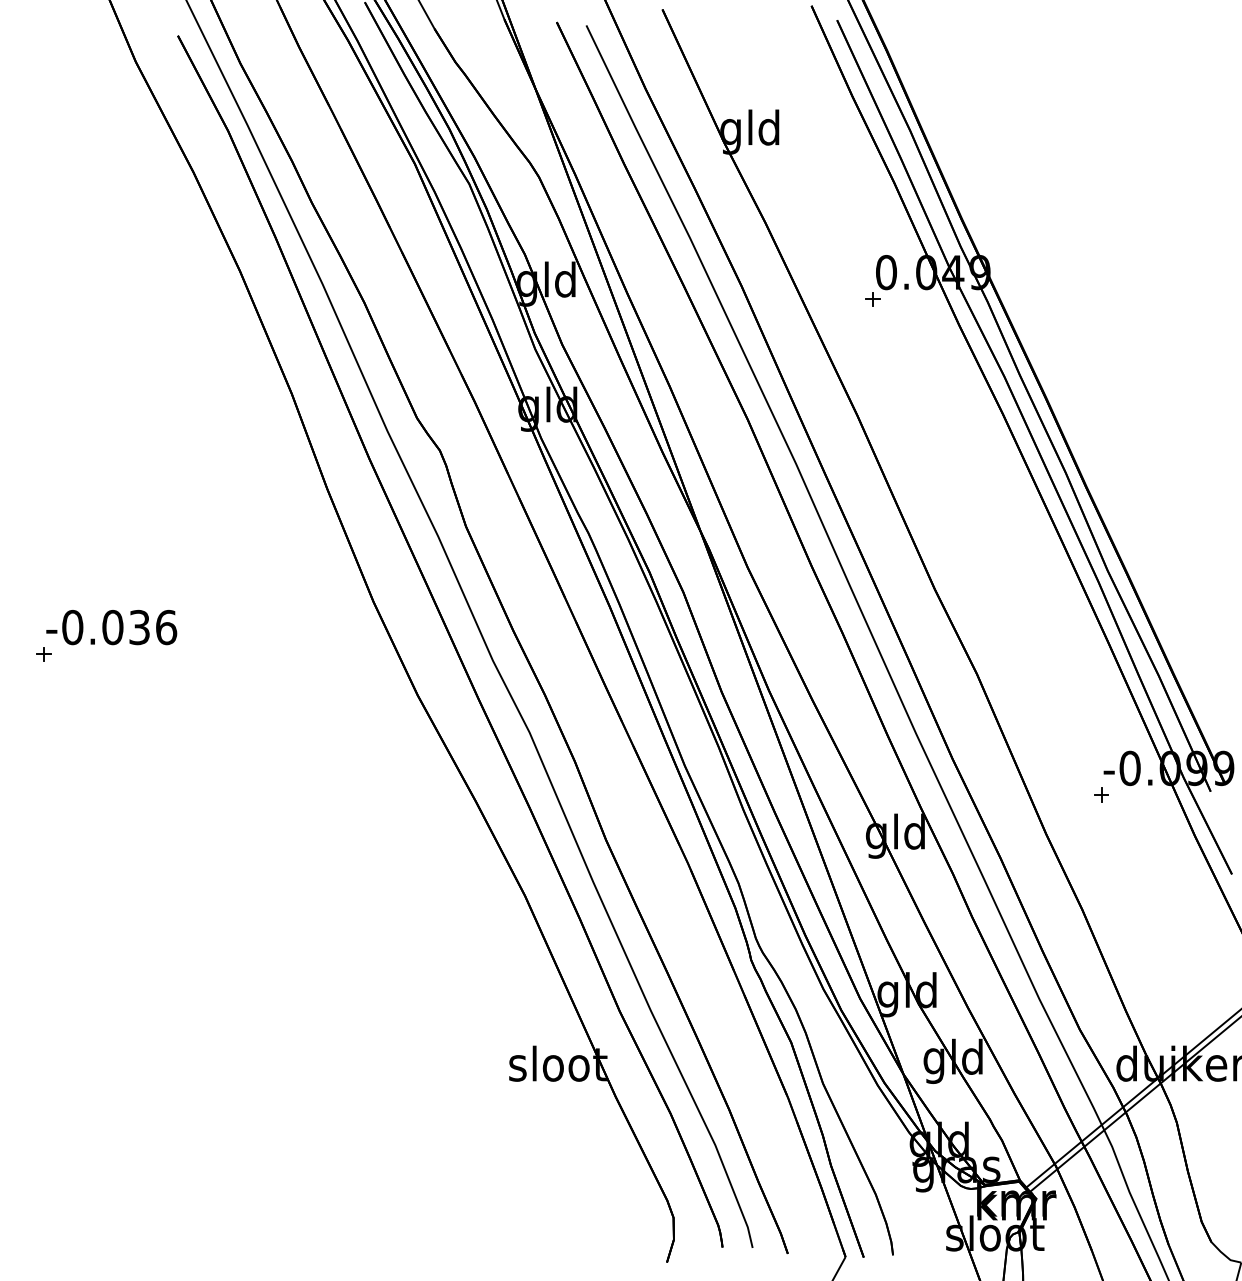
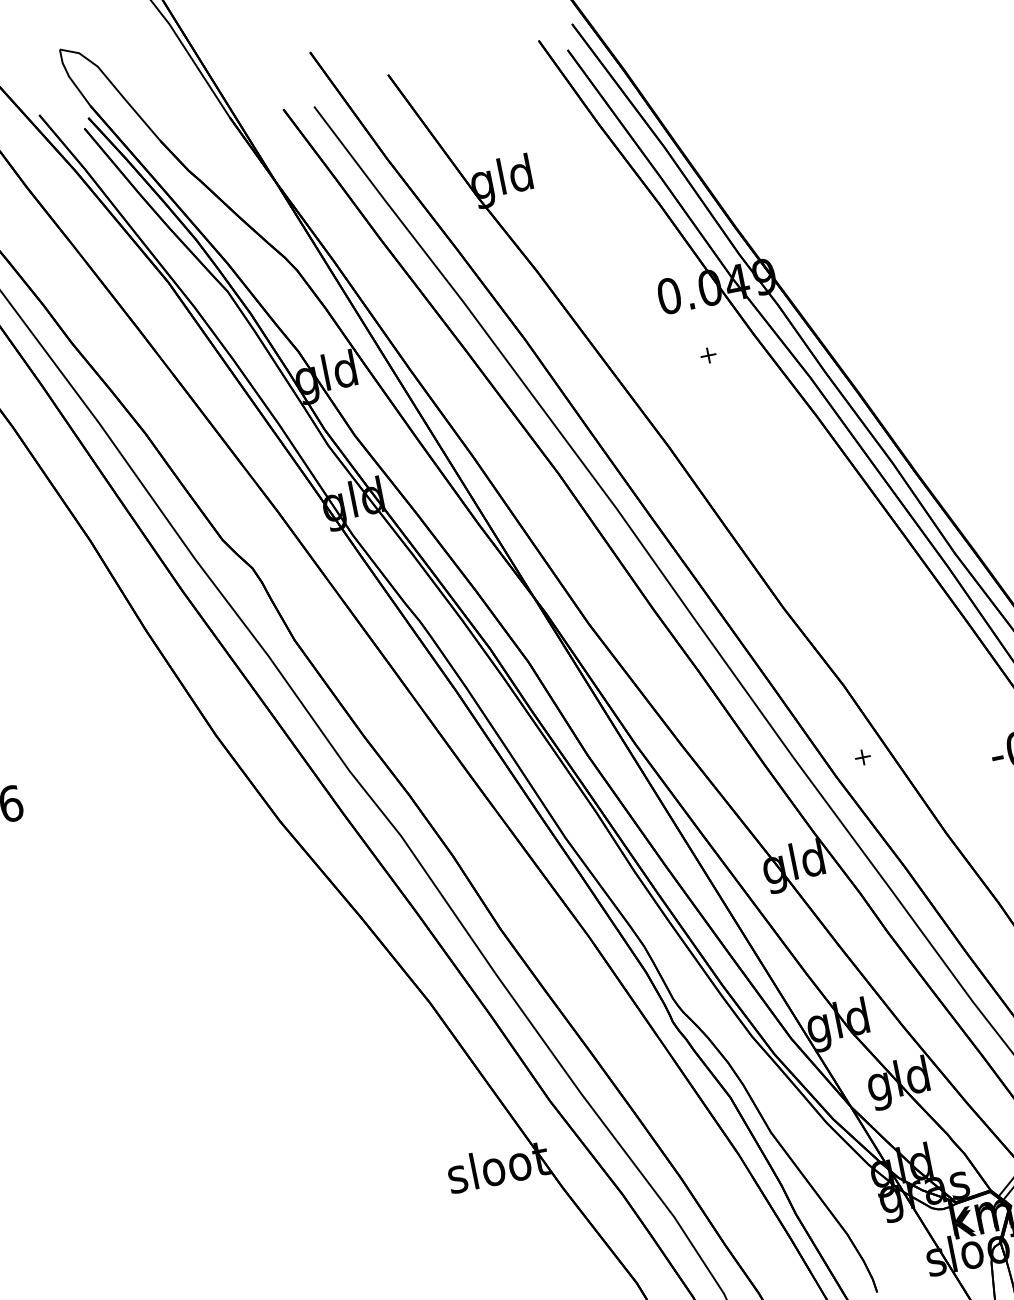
part: (872, 299) -> (707, 355), moved
part: (1101, 794) -> (862, 756), moved

